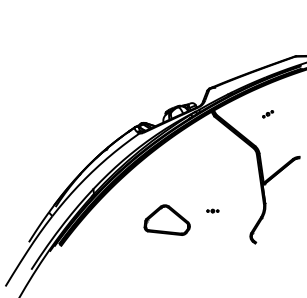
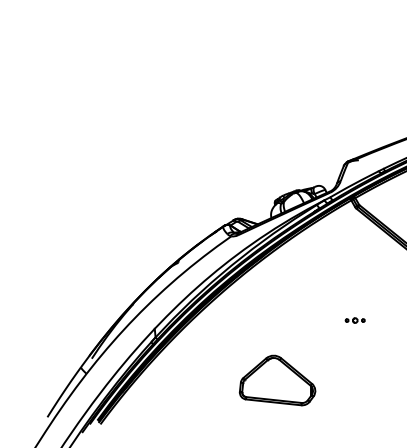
part: (212, 210) -> (354, 319), moved

